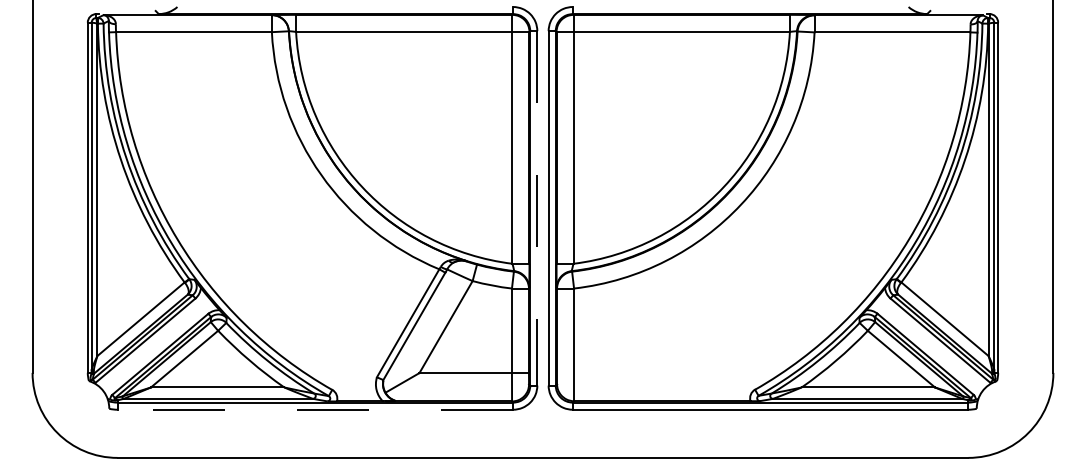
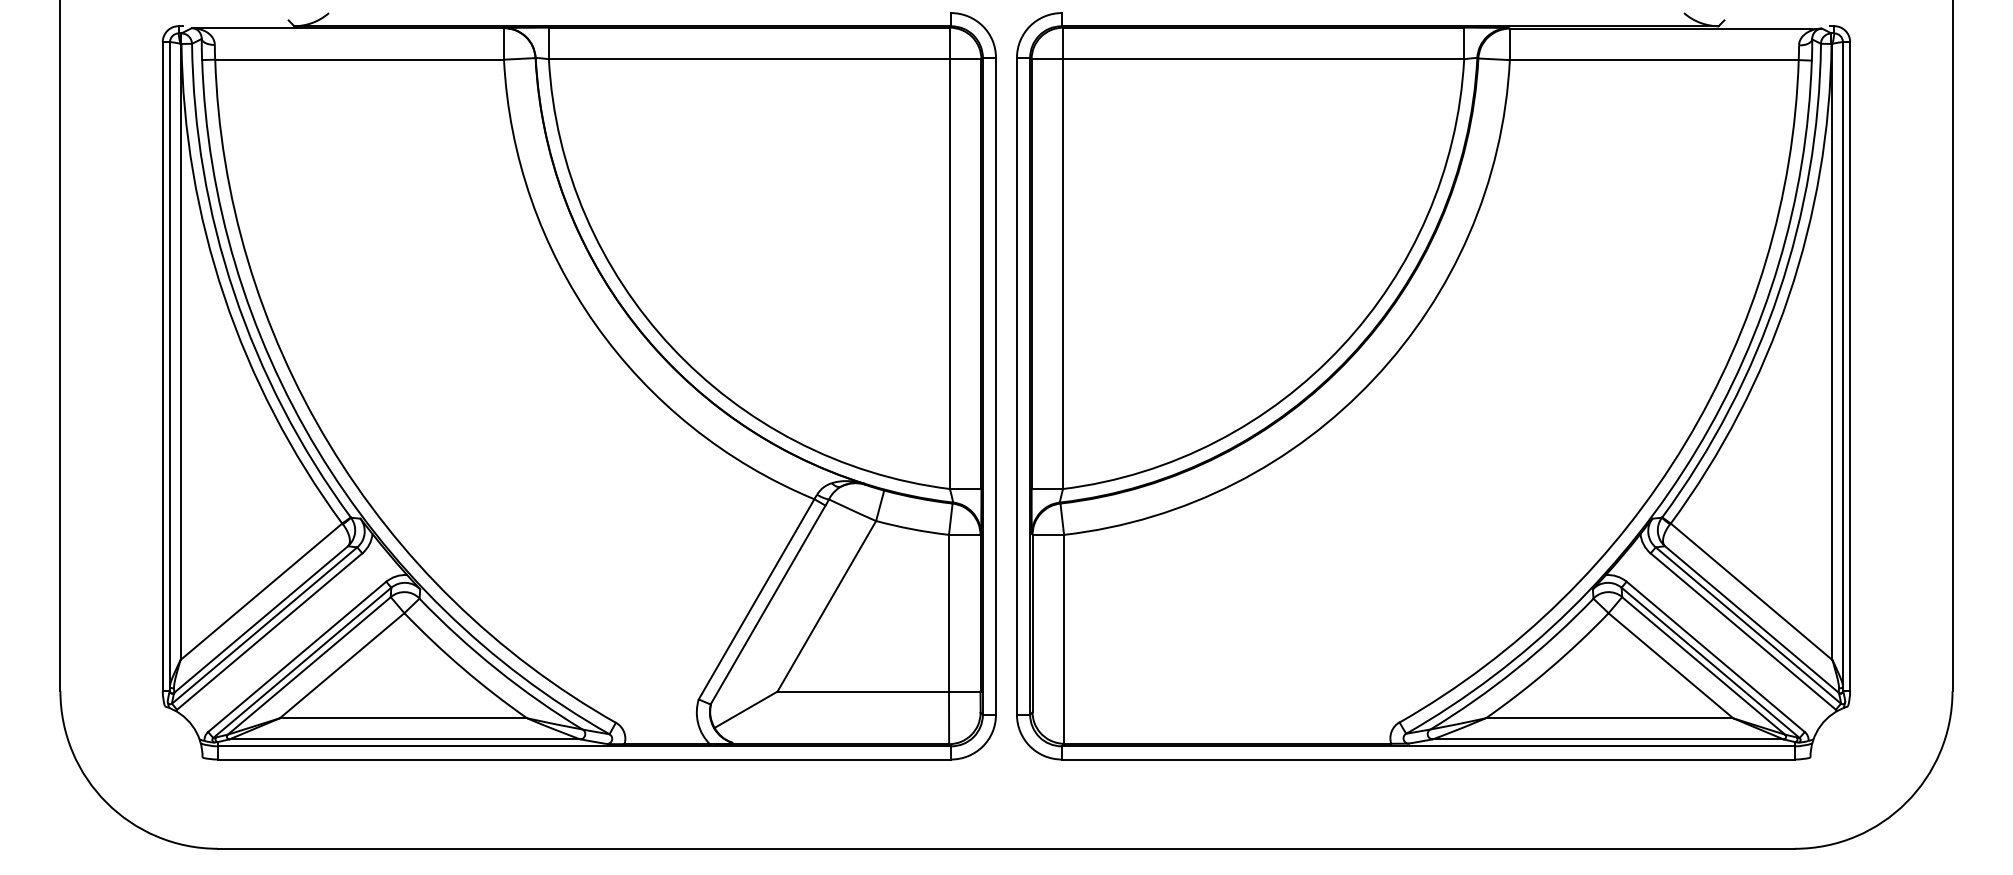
line: (537, 208) -> (996, 386), dashed -> solid
line: (315, 409) -> (584, 759), dashed -> solid

